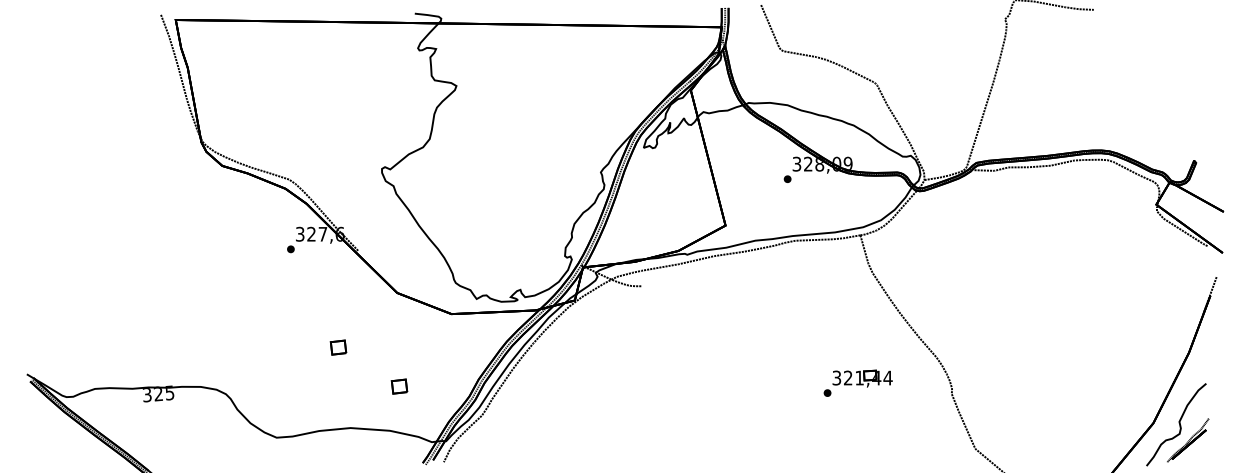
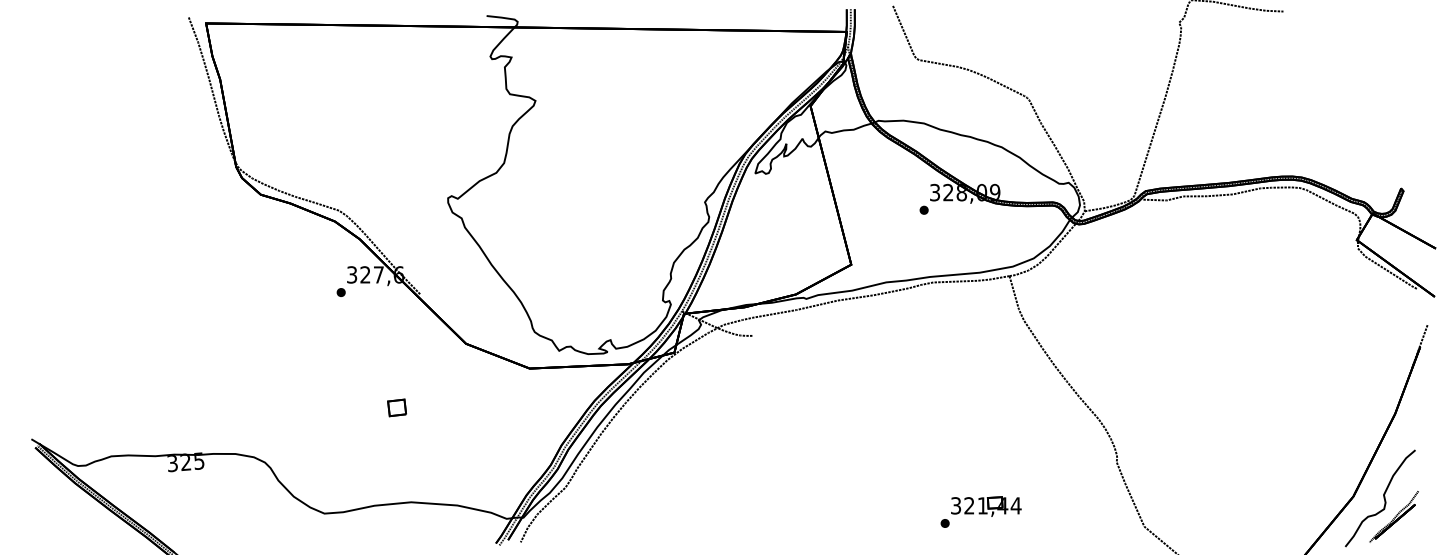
part: (857, 382) -> (980, 511), moved
part: (399, 386) -> (468, 453), removed

